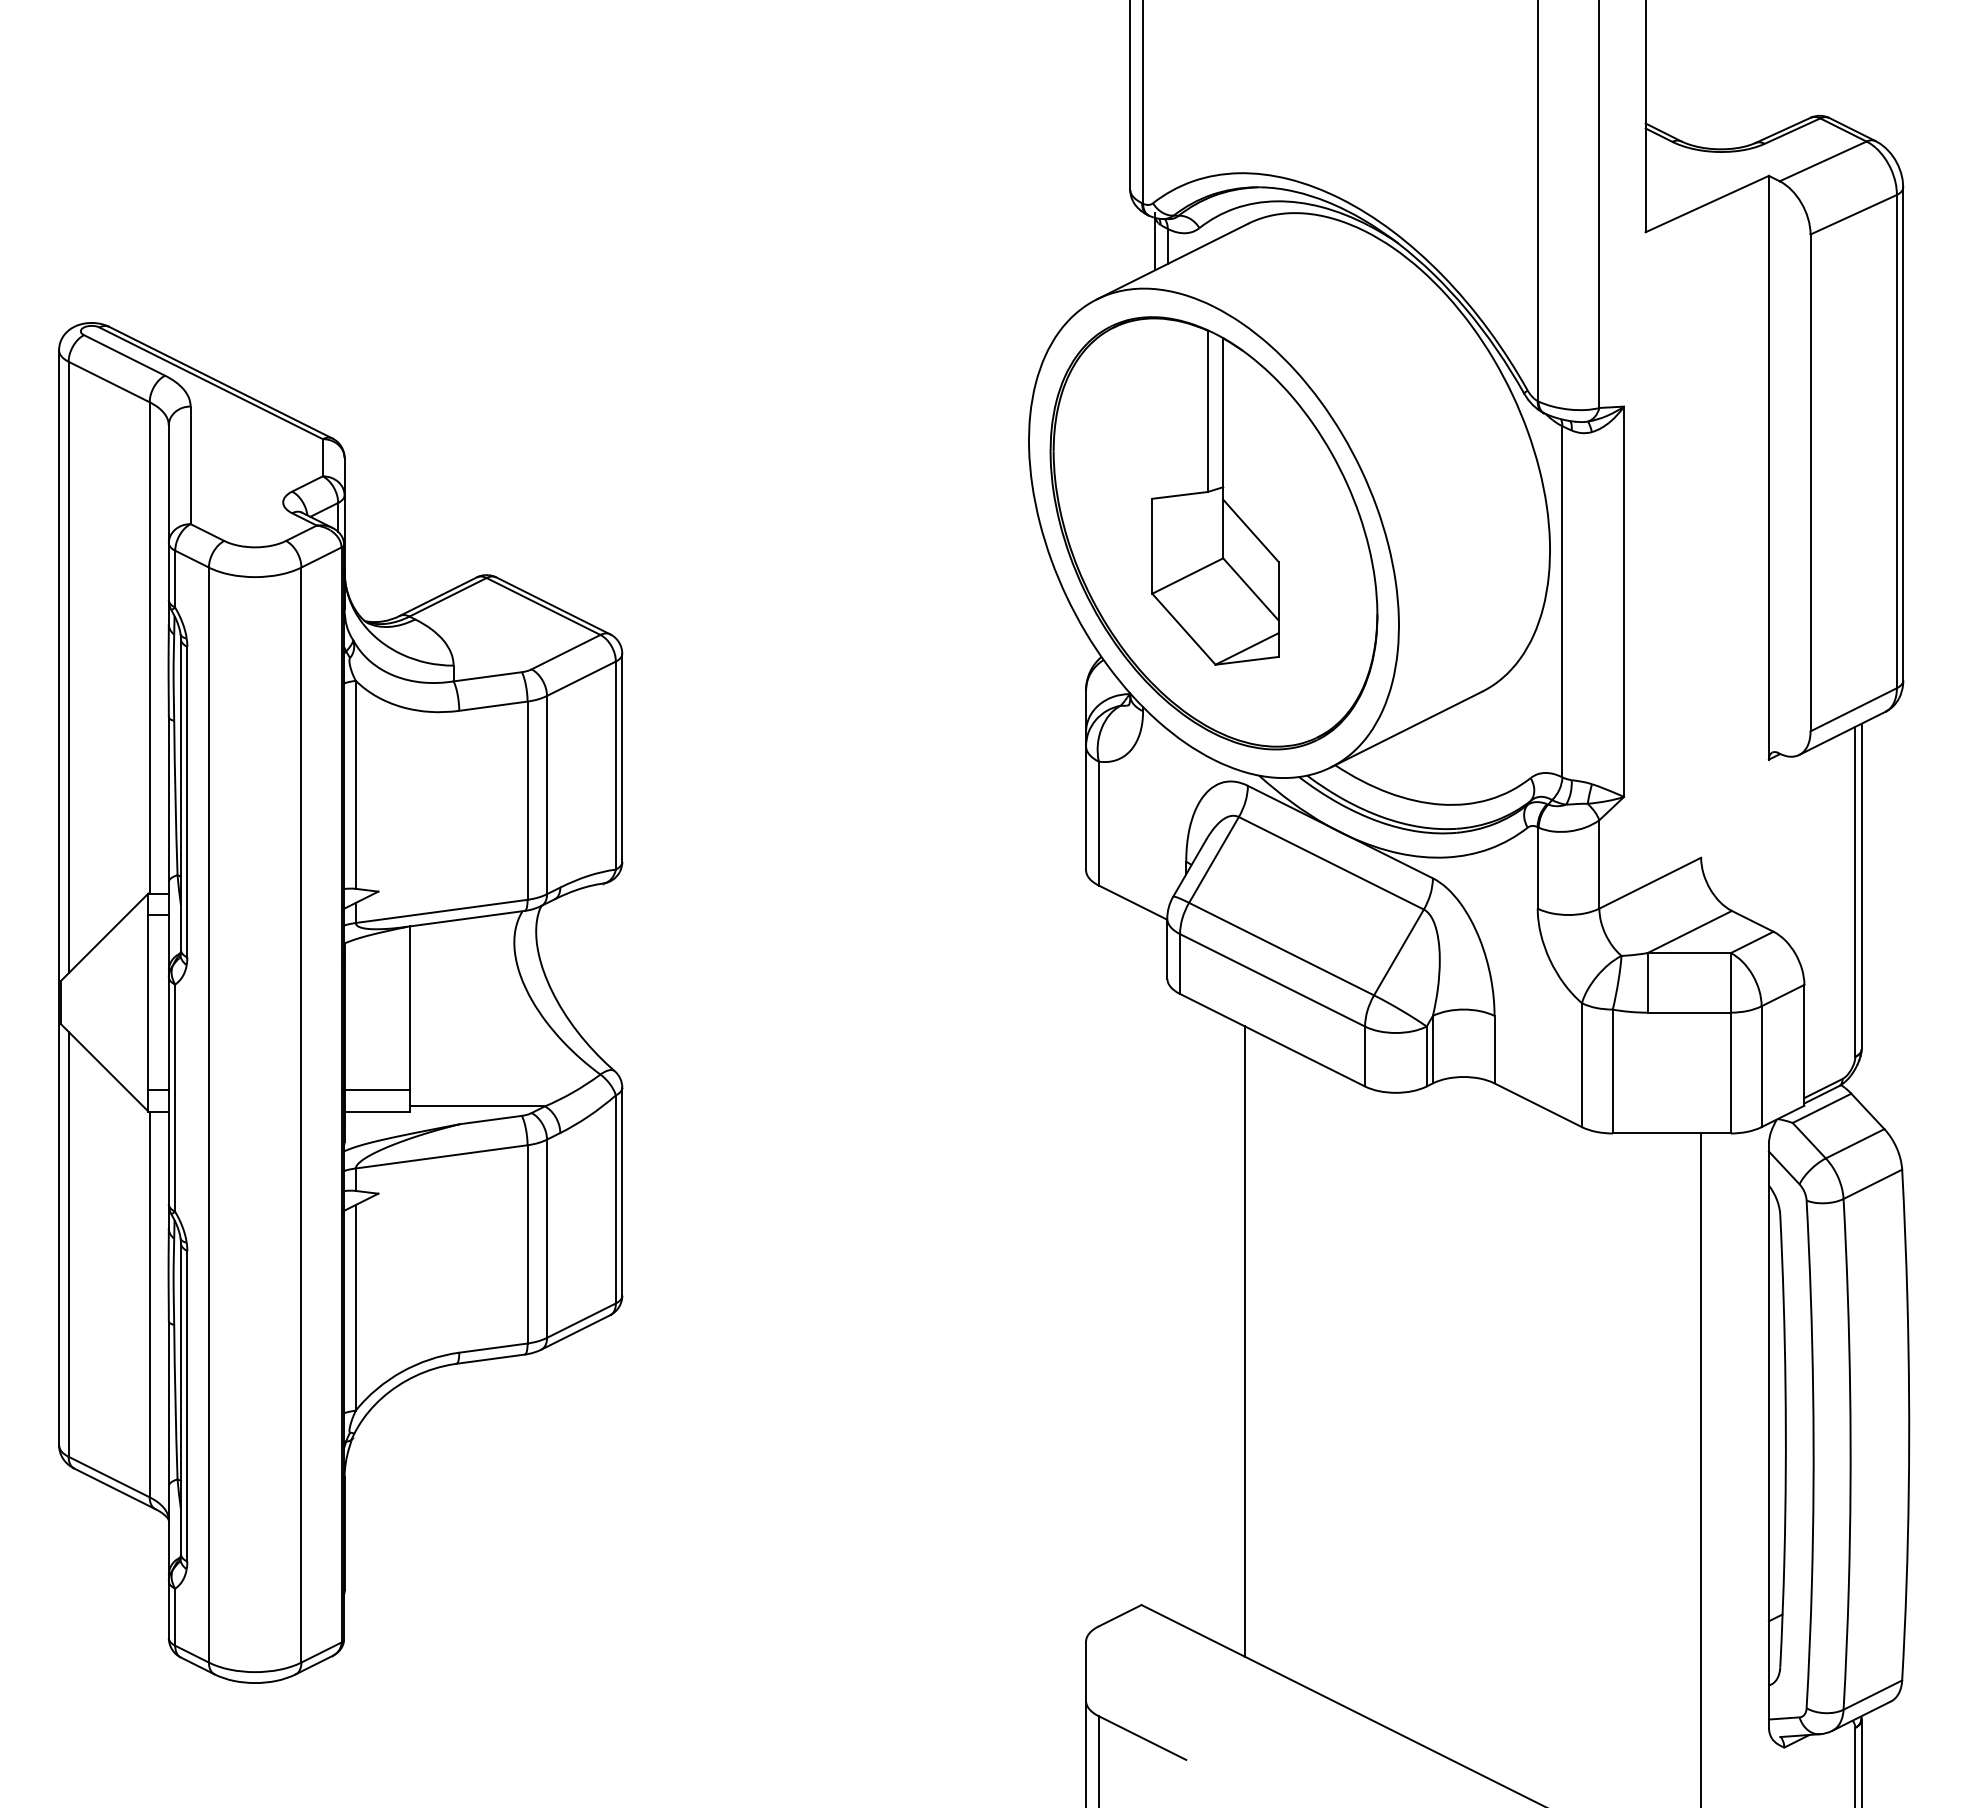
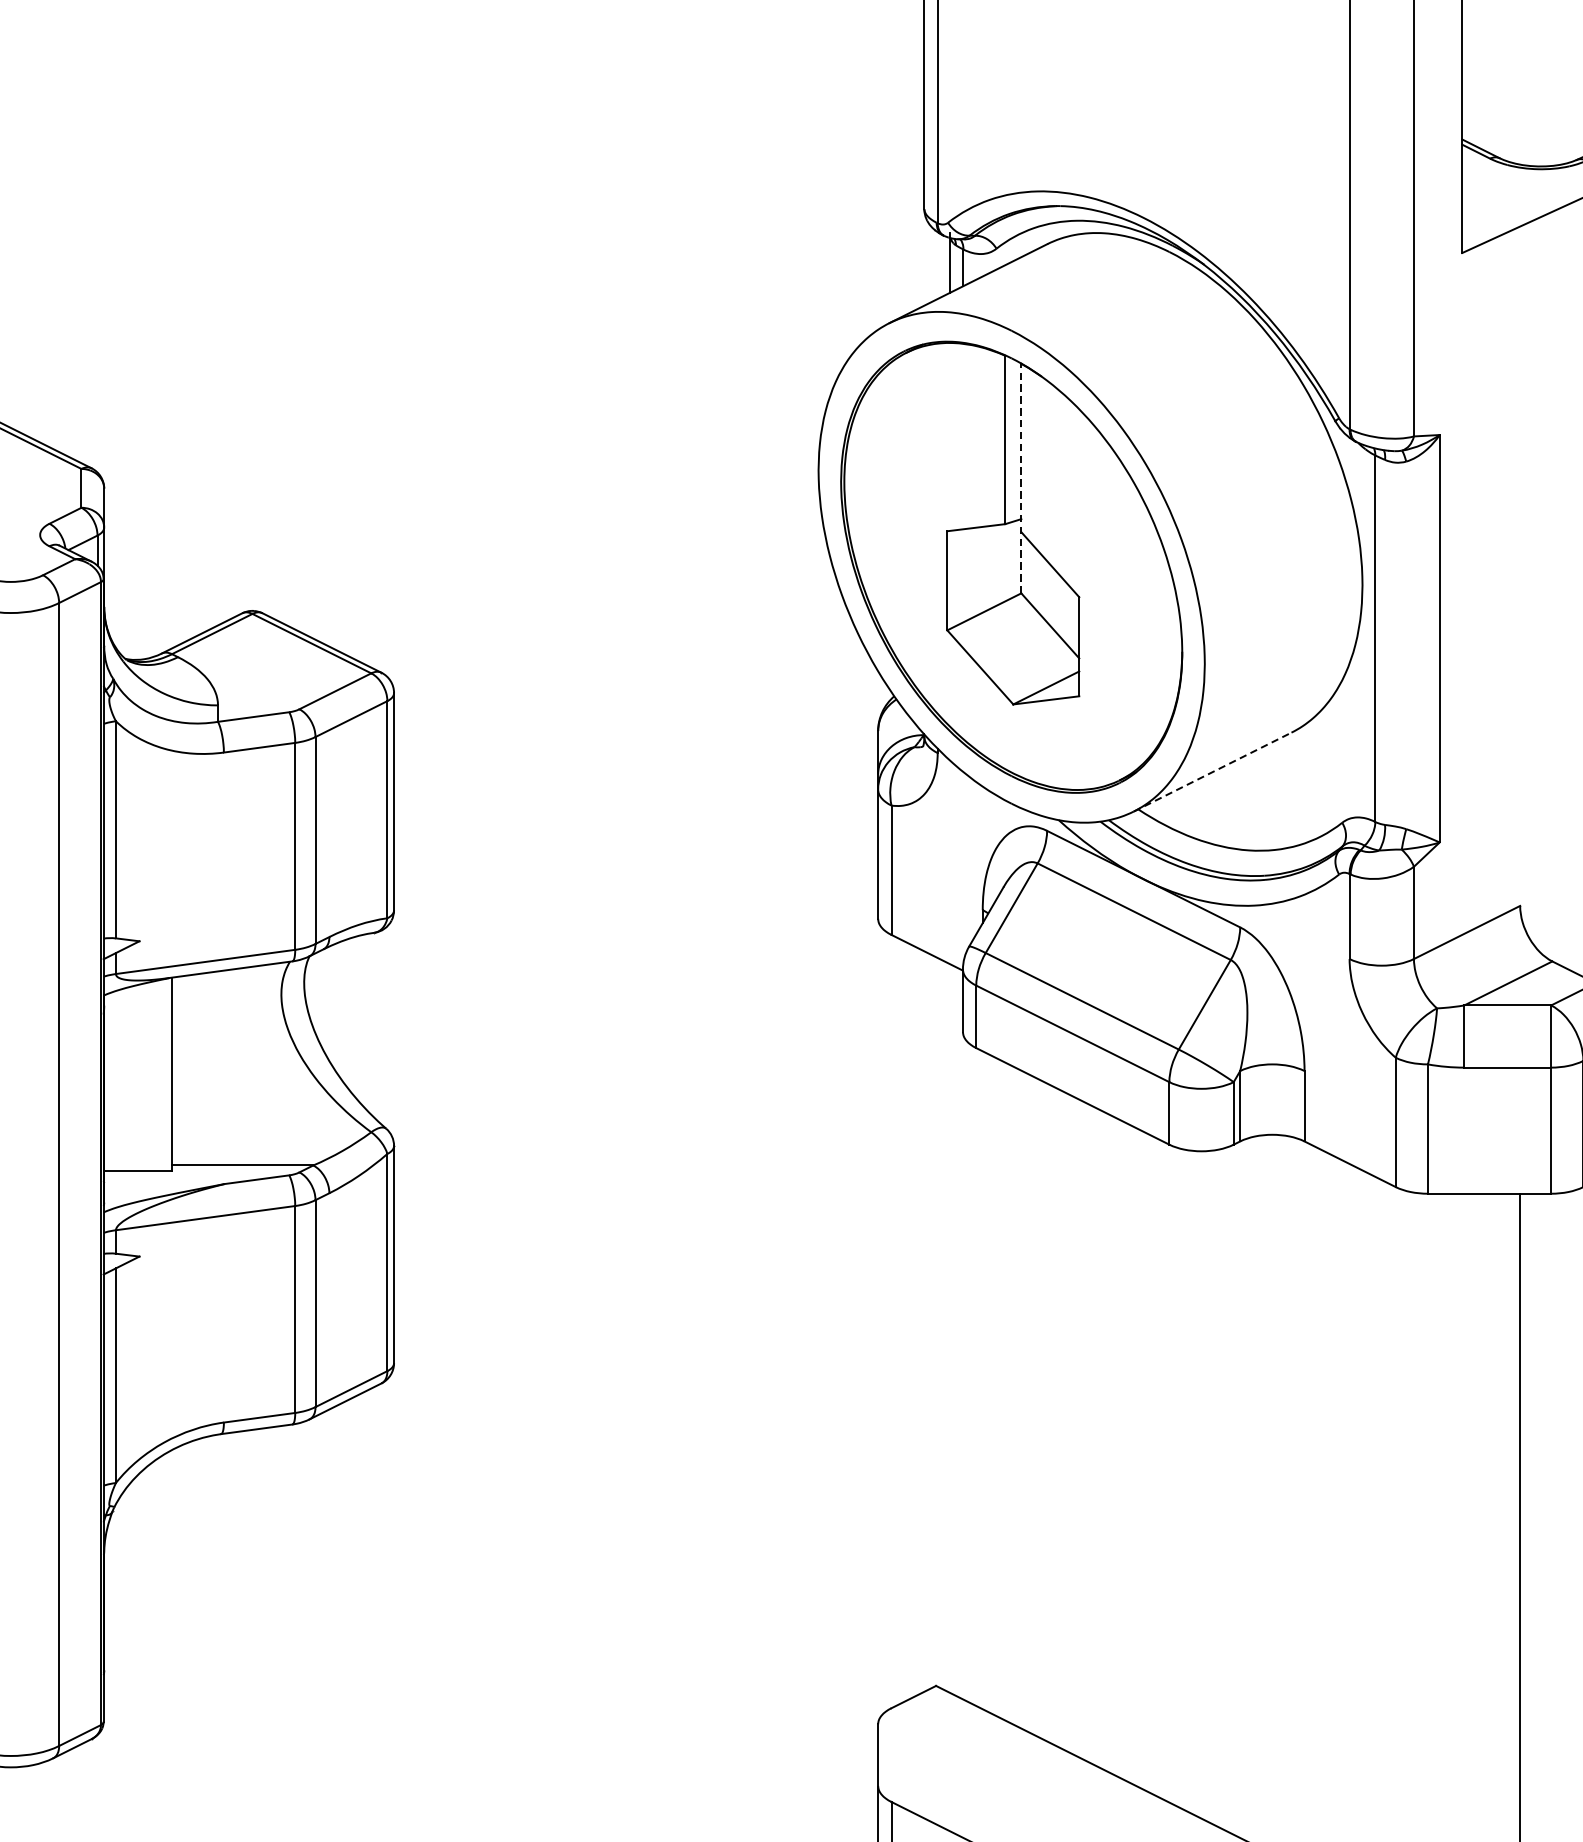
line: (1223, 447) -> (1021, 477), solid -> dashed
line: (1406, 729) -> (1212, 772), solid -> dashed
line: (376, 1090) -> (137, 1148), removed
line: (1244, 1341) -> (1043, 1410), removed

